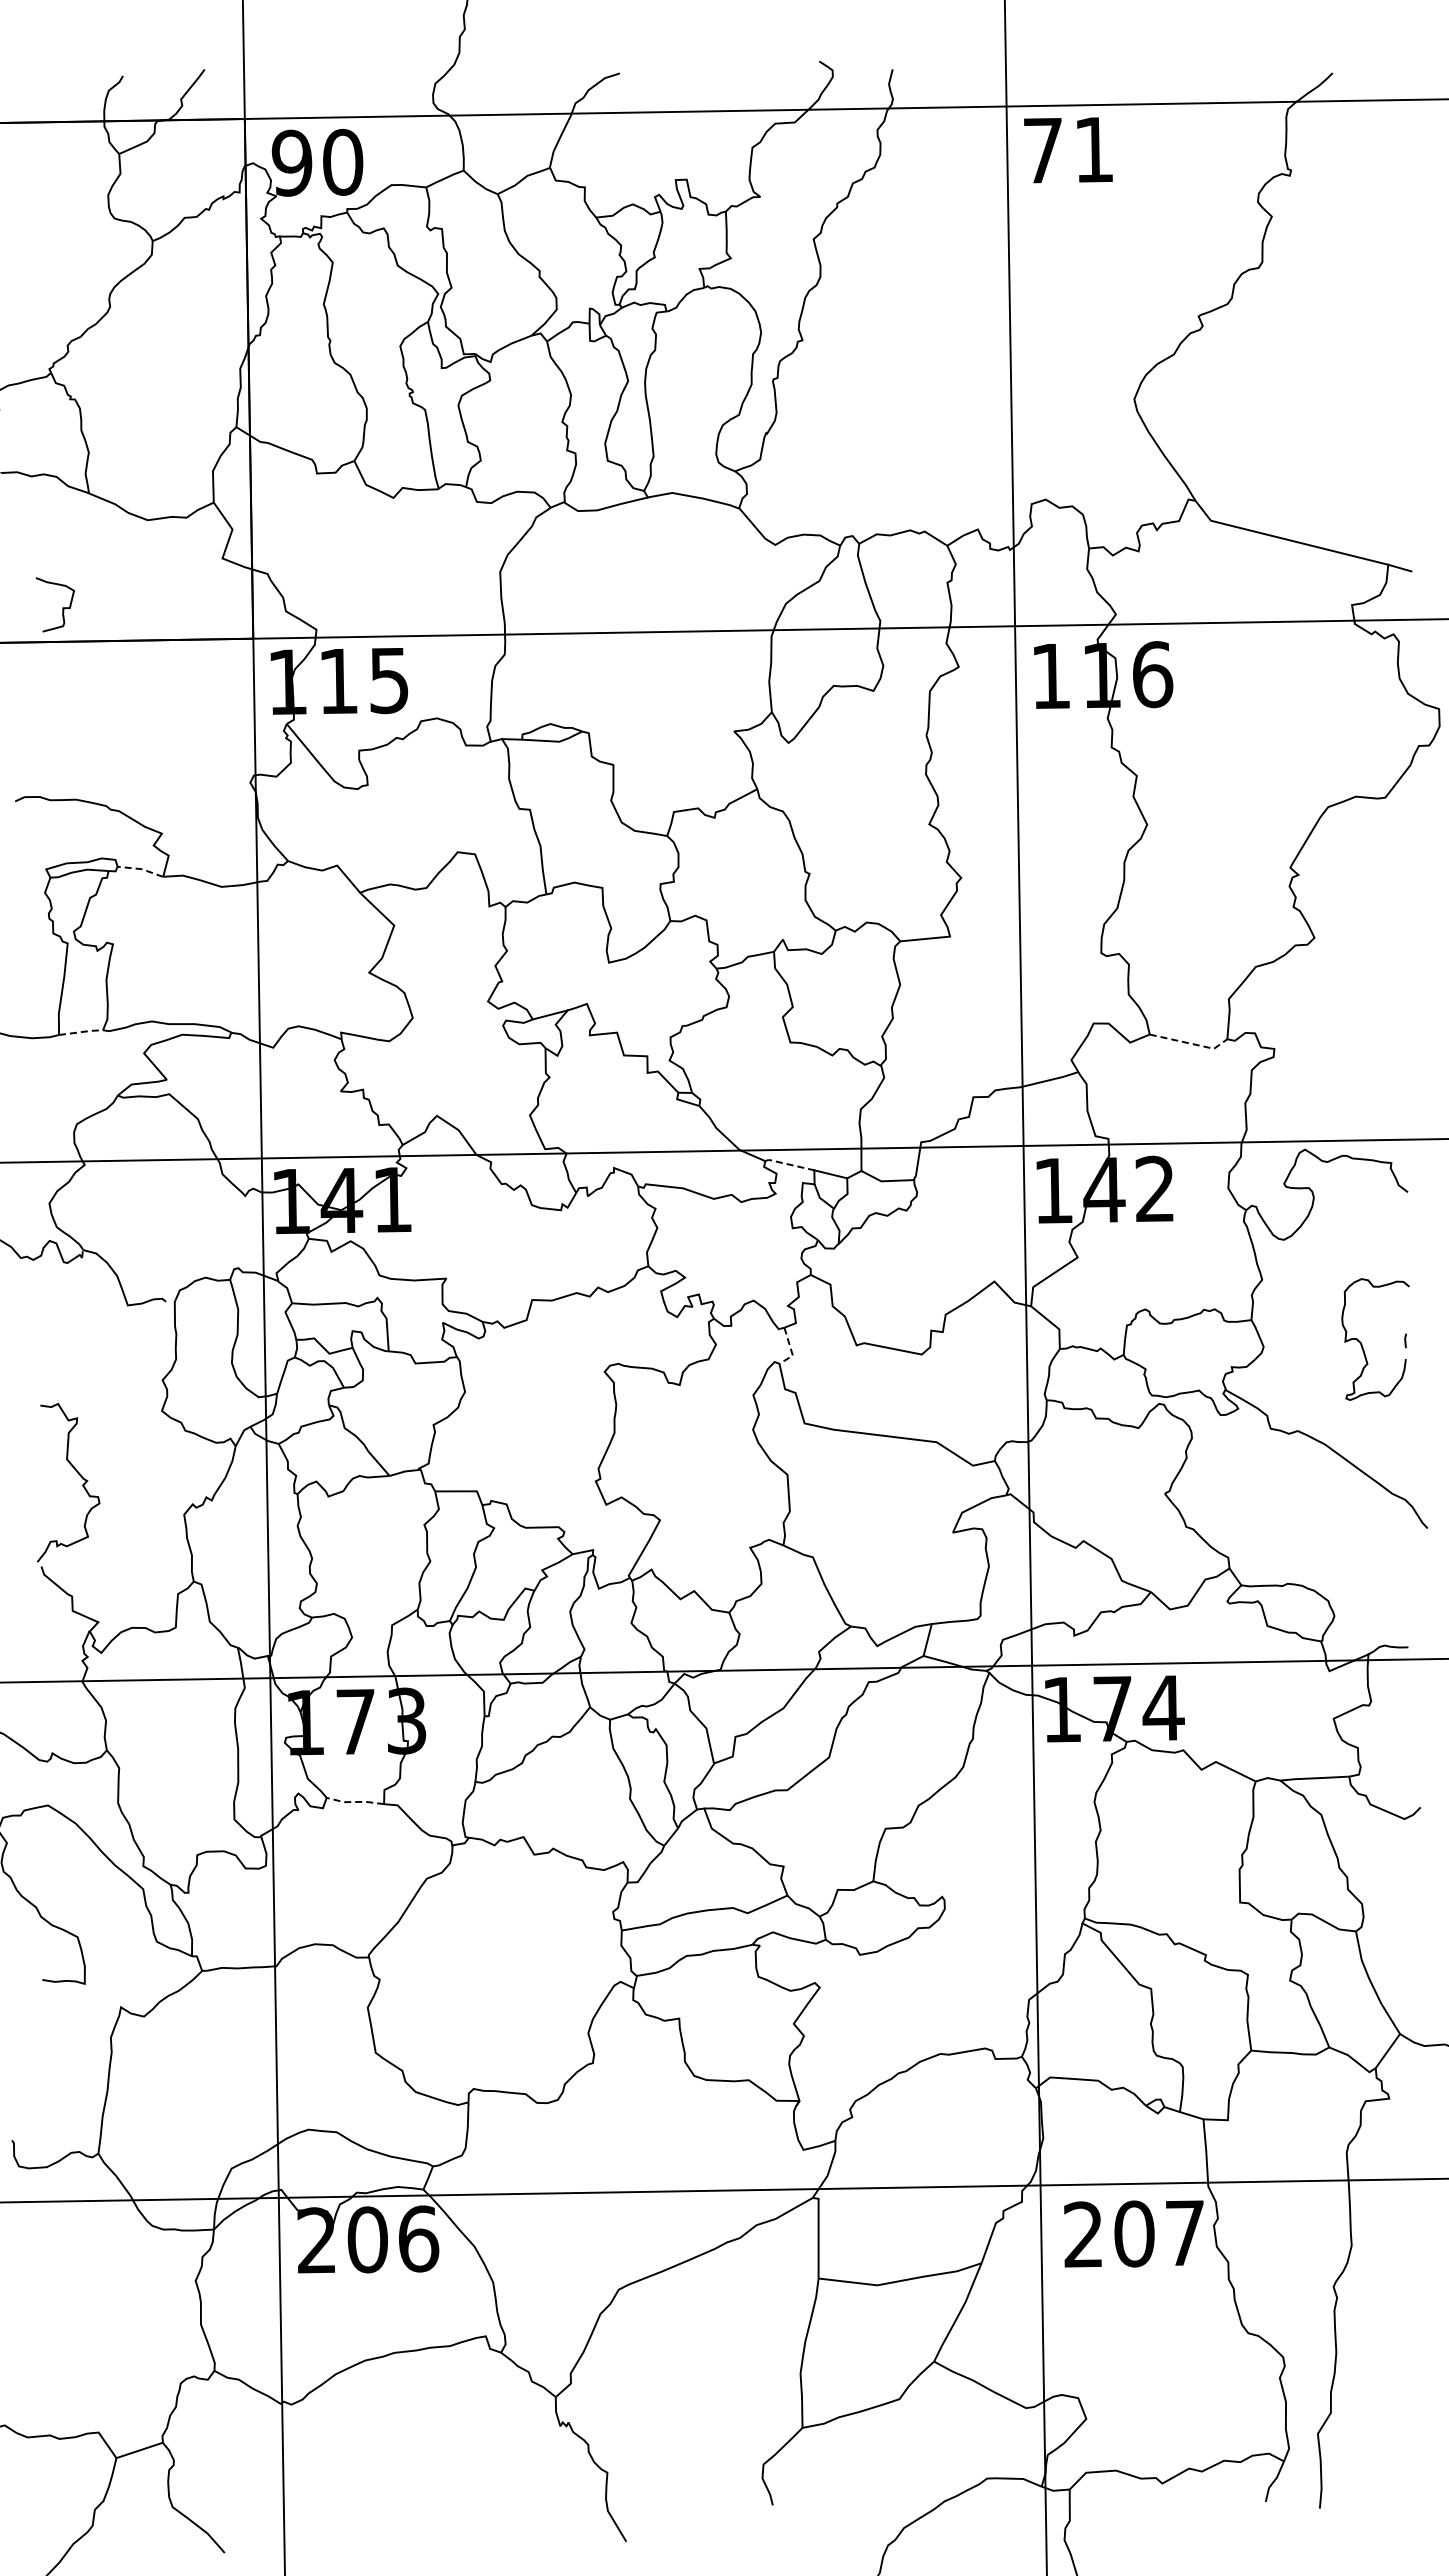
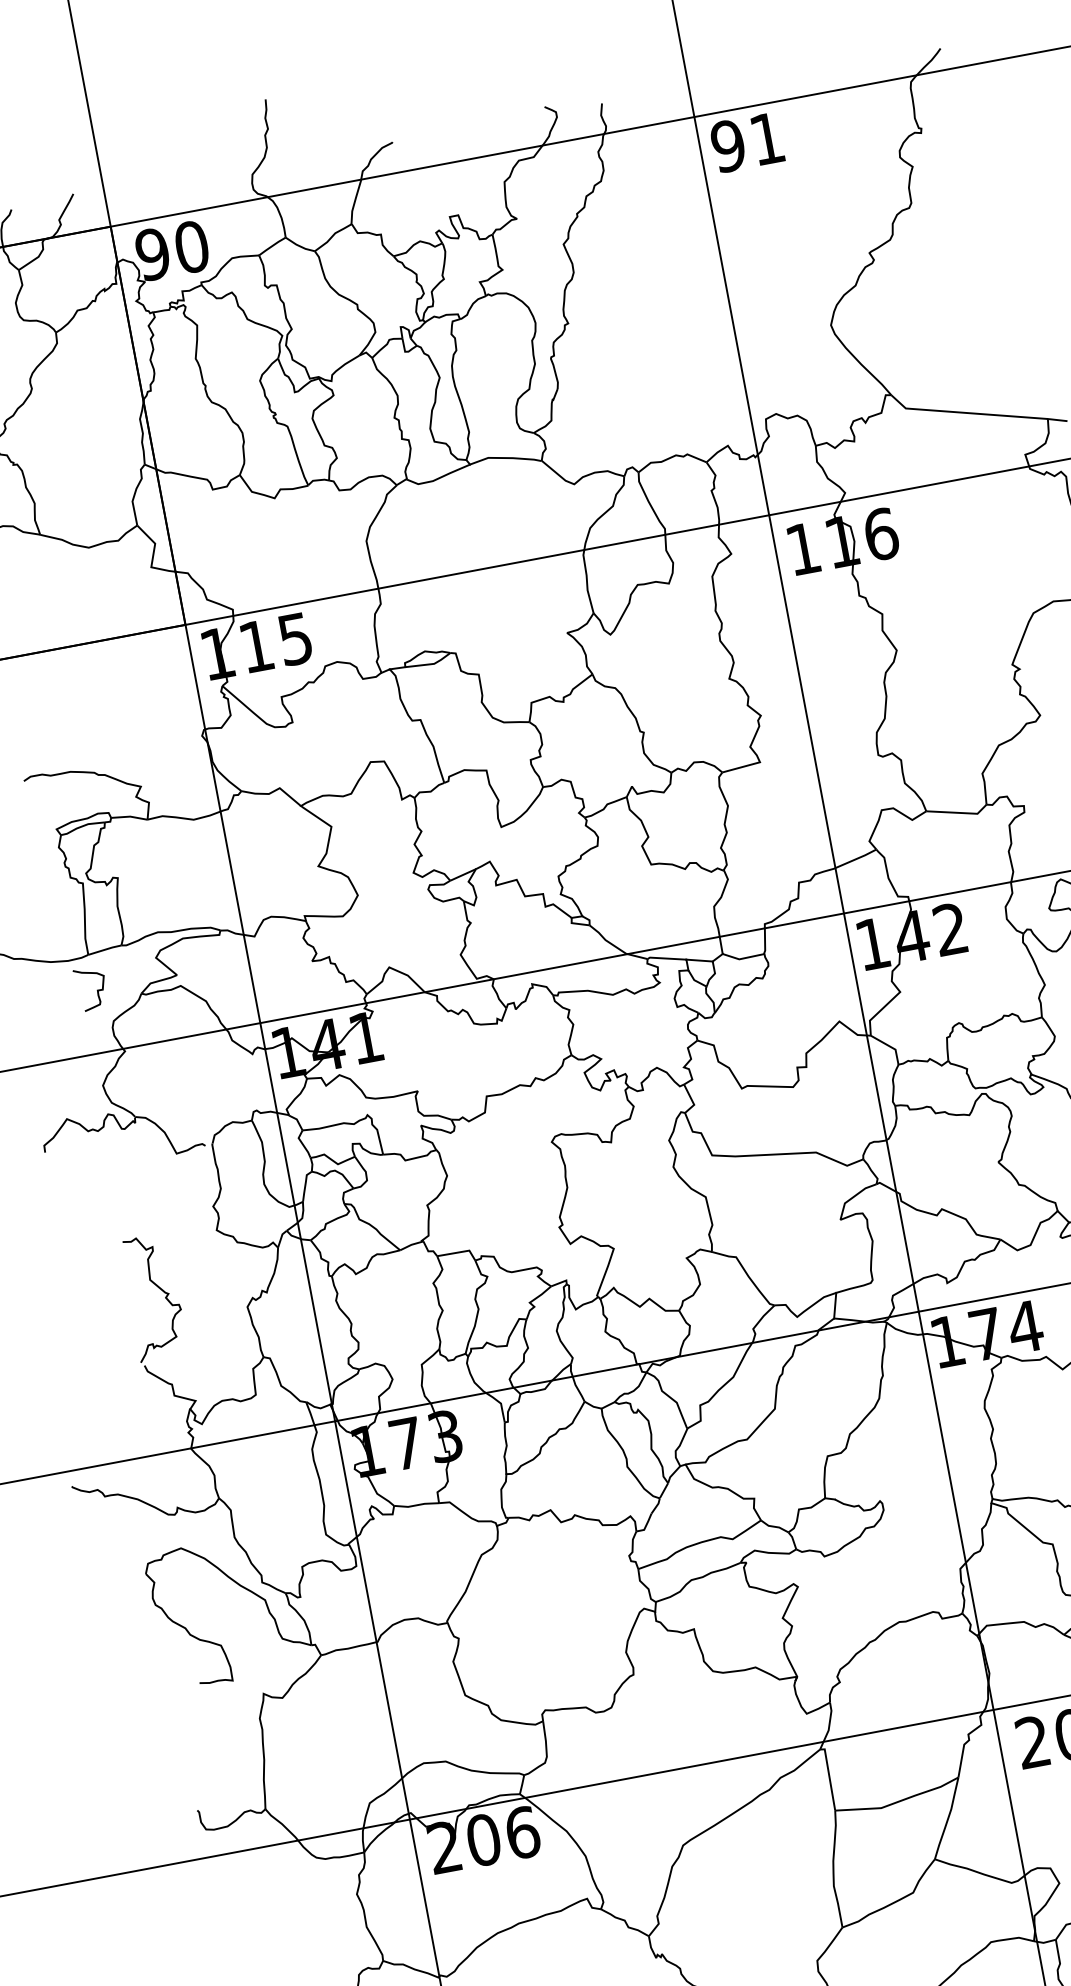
text: (1042, 150) -> (727, 146), 71 -> 91
curve: (62, 607) -> (97, 990), moved
line: (142, 869) -> (130, 816), dashed -> solid
line: (81, 1032) -> (105, 950), dashed -> solid
line: (1190, 1043) -> (958, 812), dashed -> solid
line: (789, 1164) -> (666, 958), dashed -> solid
line: (791, 1350) -> (692, 1101), dashed -> solid
line: (354, 1802) -> (416, 1505), dashed -> solid

